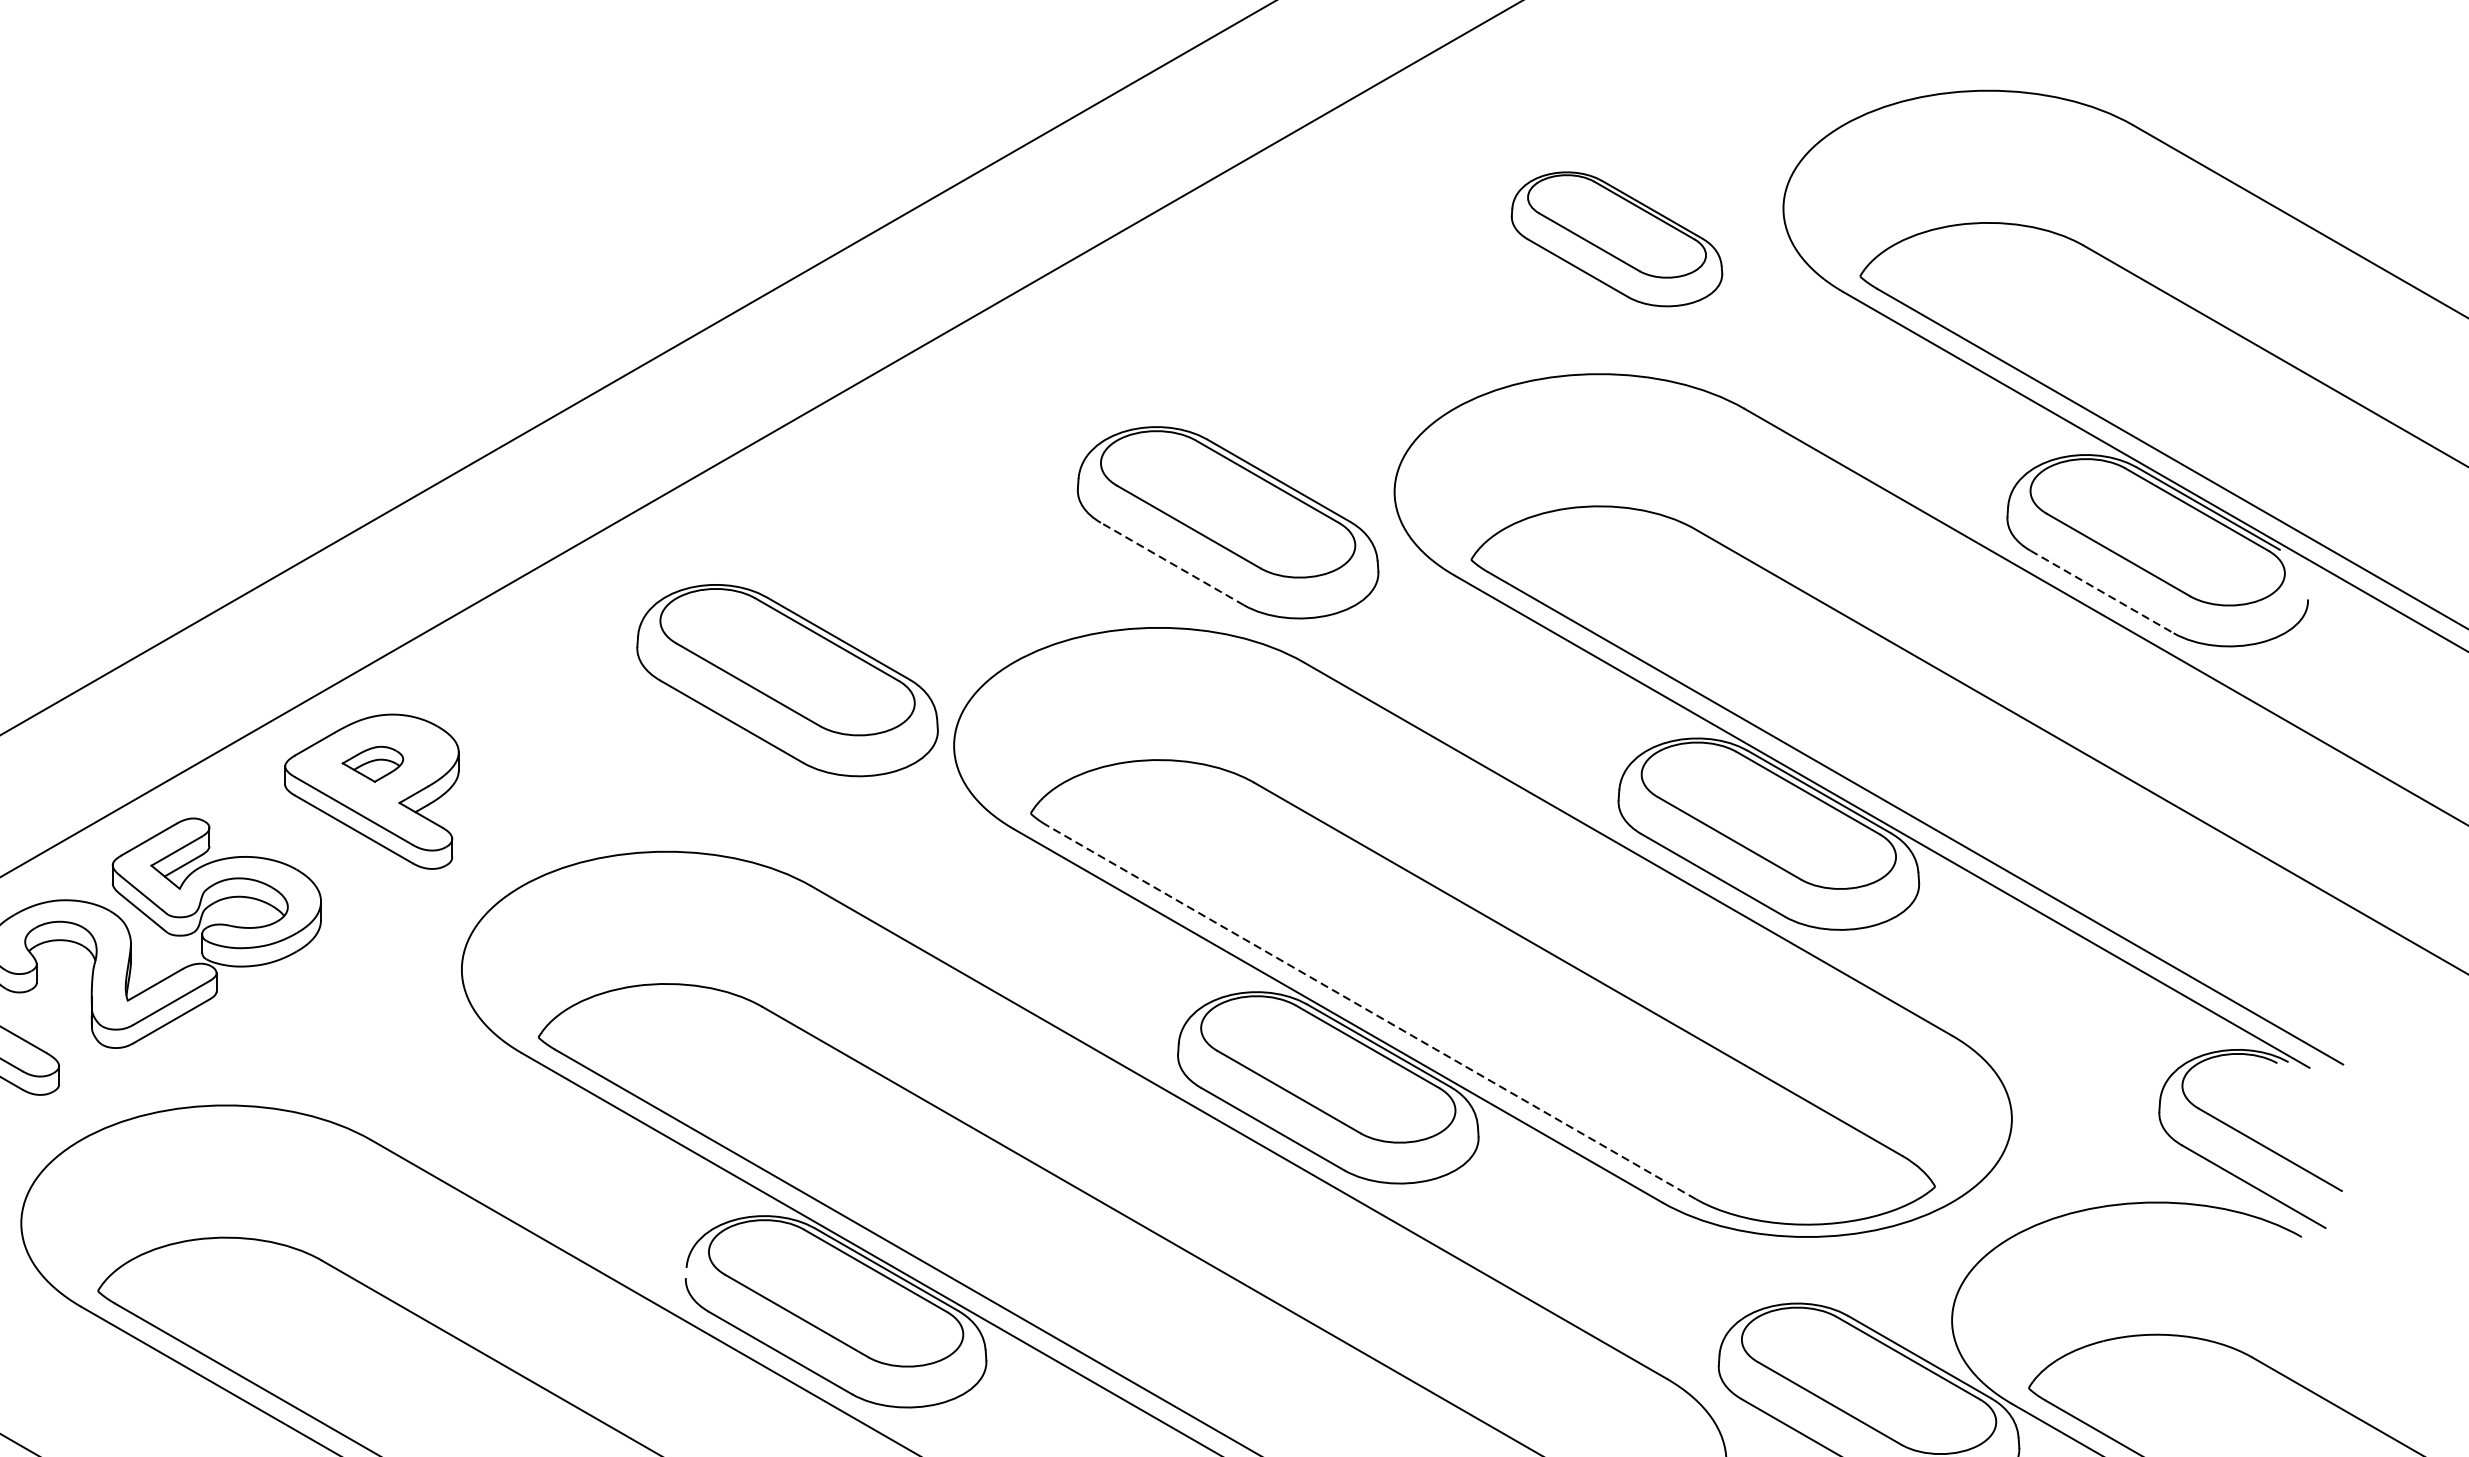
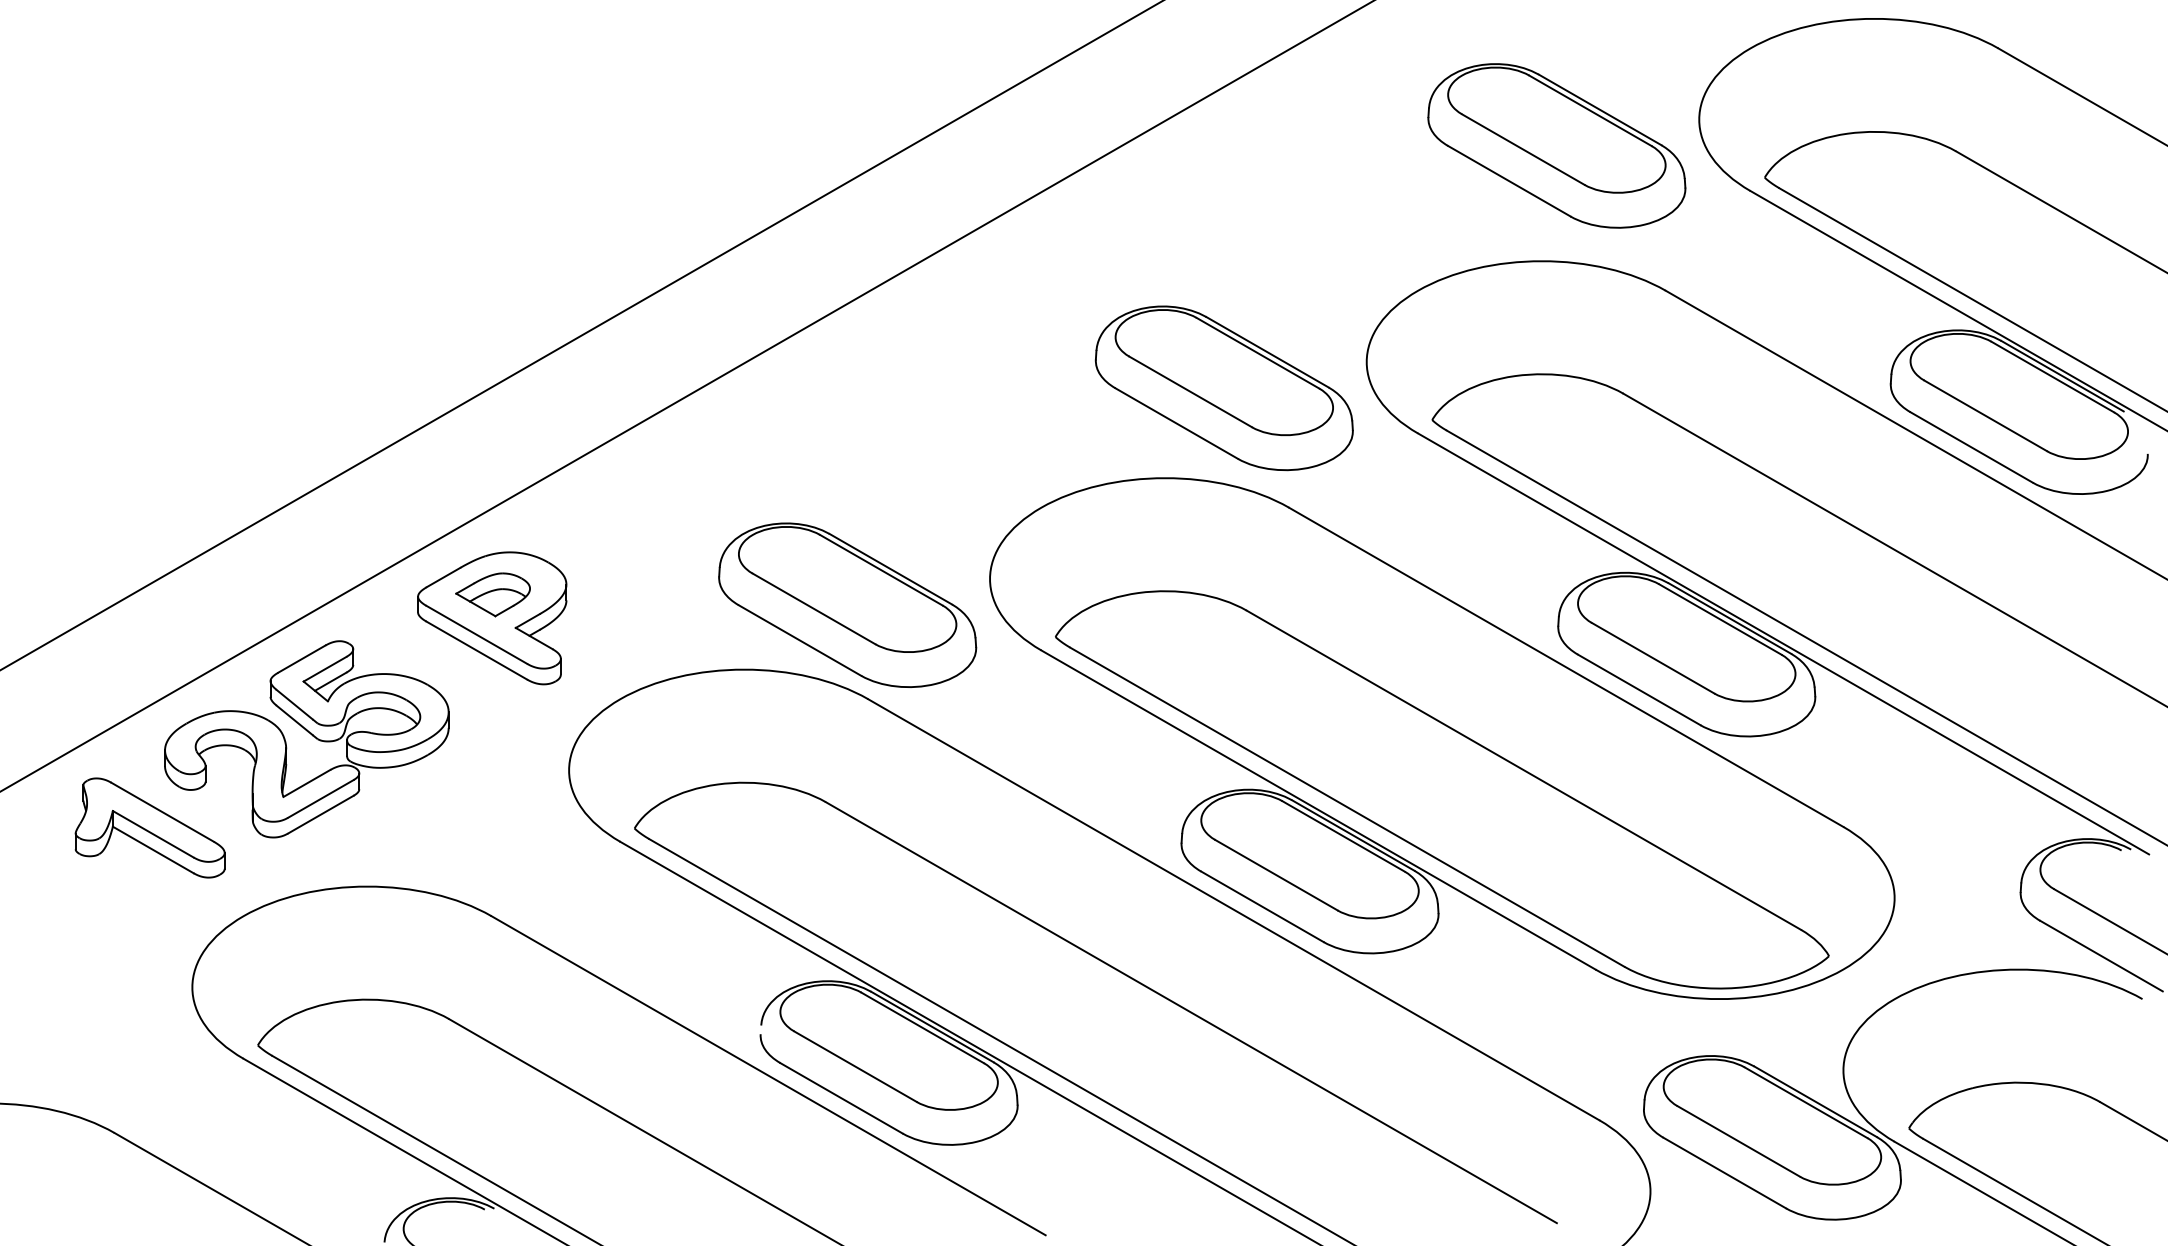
part: (1616, 238) -> (1556, 145), size x1.43
line: (1172, 563) -> (1176, 423), dashed -> solid
line: (2101, 591) -> (1971, 447), dashed -> solid
part: (787, 679) -> (847, 604), moved
part: (372, 763) -> (492, 594), size x1.43
line: (1372, 1012) -> (1347, 807), dashed -> solid

